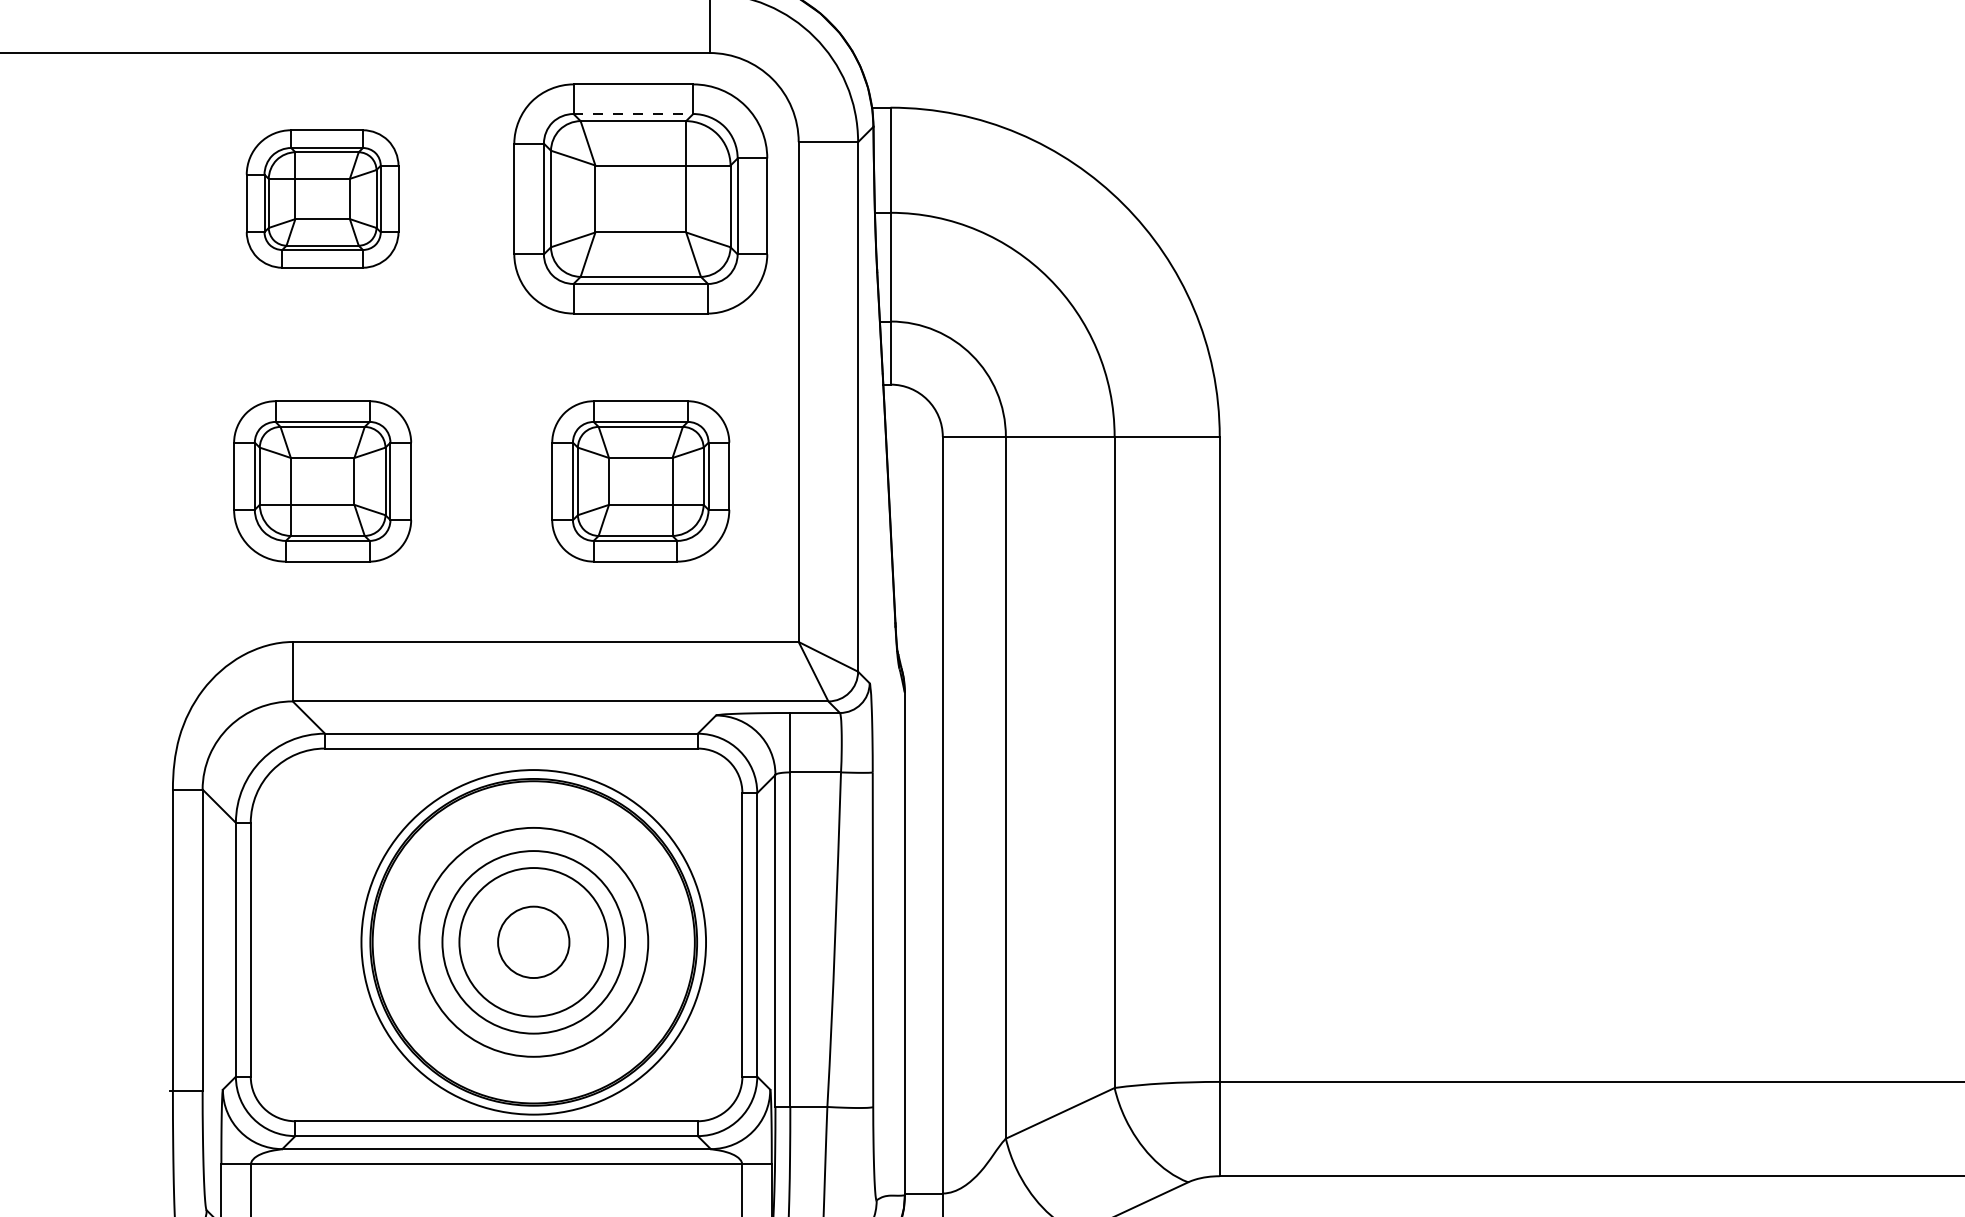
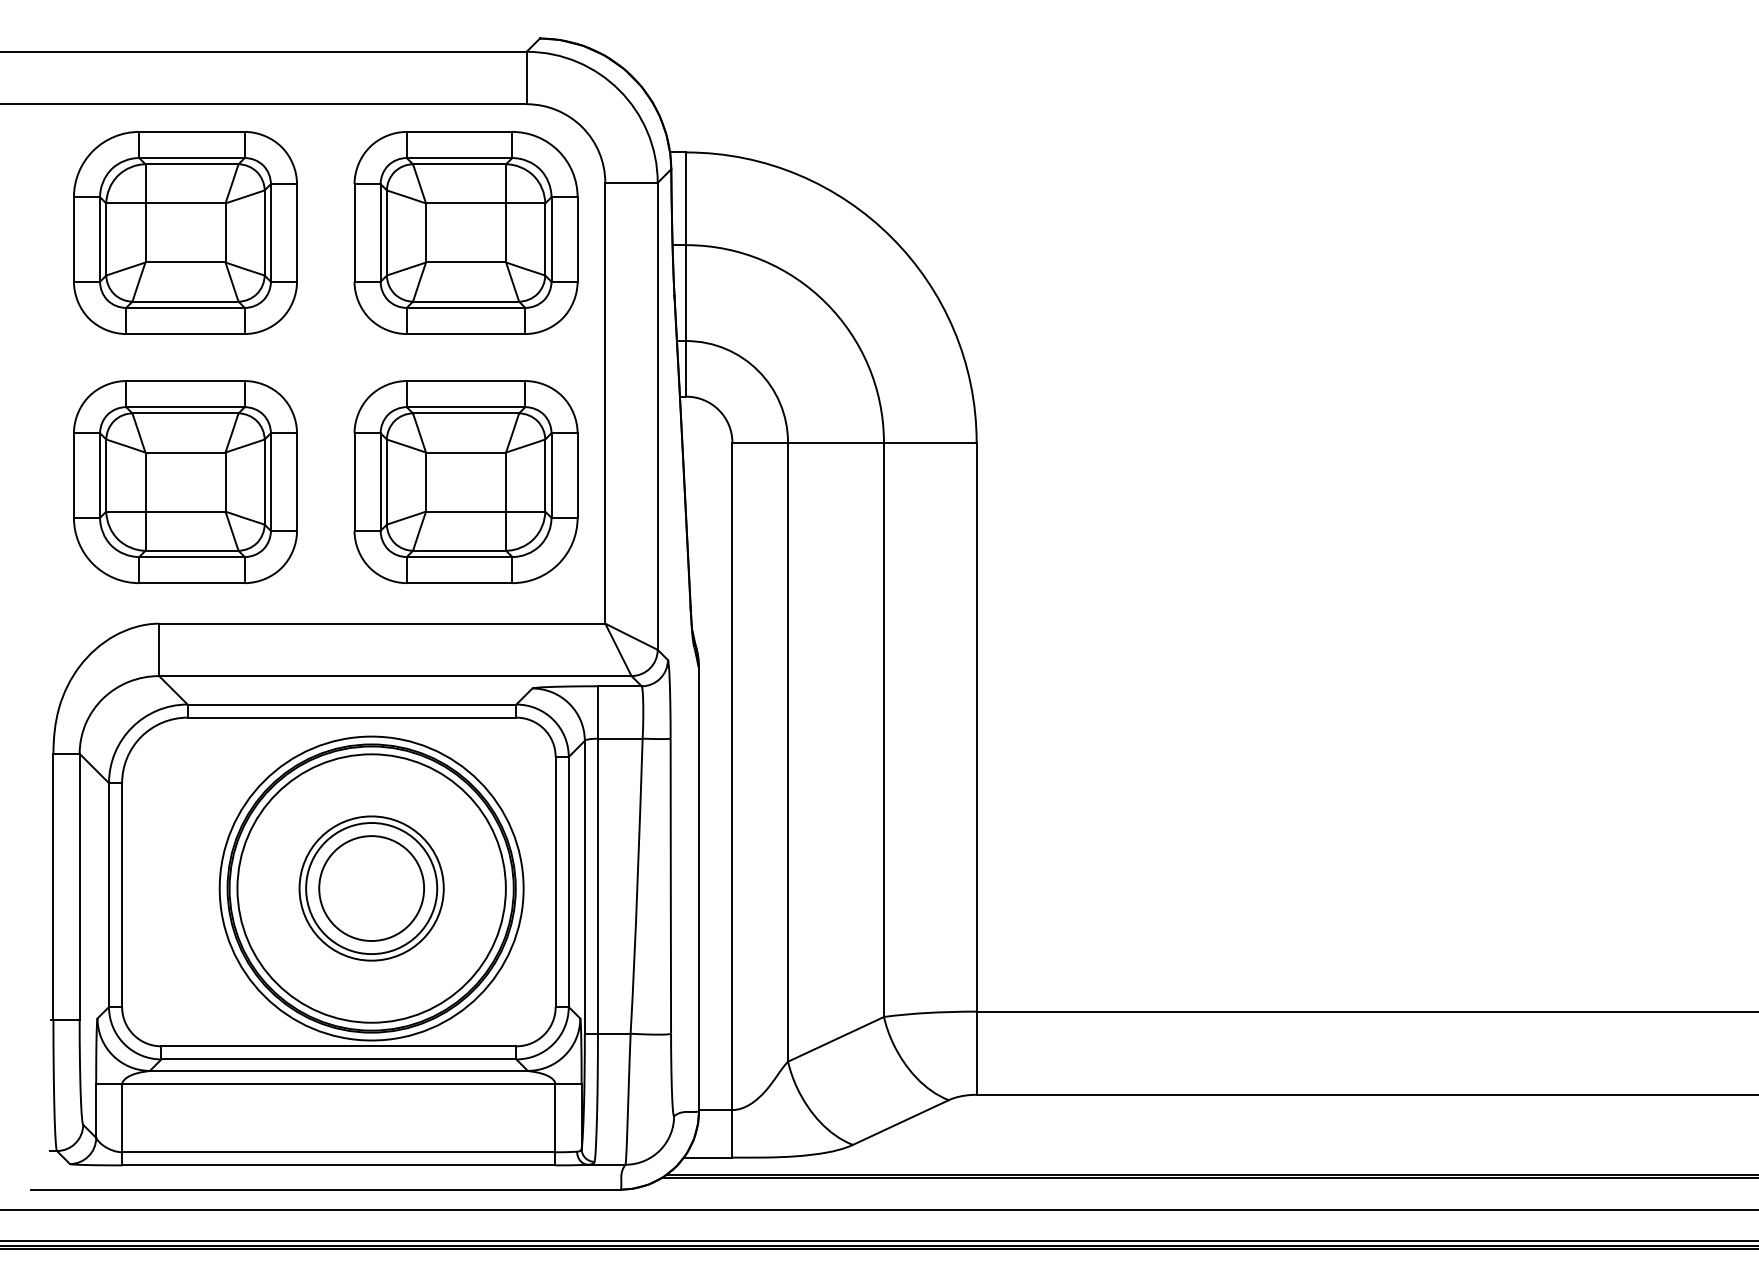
line: (633, 114) -> (459, 158), dashed -> solid
part: (322, 198) -> (185, 232), size x1.67
part: (322, 480) -> (185, 481), size x1.43
part: (640, 480) -> (465, 481), size x1.43
circle: (533, 942) -> (371, 888), size x0.71
circle: (533, 942) -> (371, 888), size x1.67
circle: (533, 942) -> (371, 888), size x1.67

